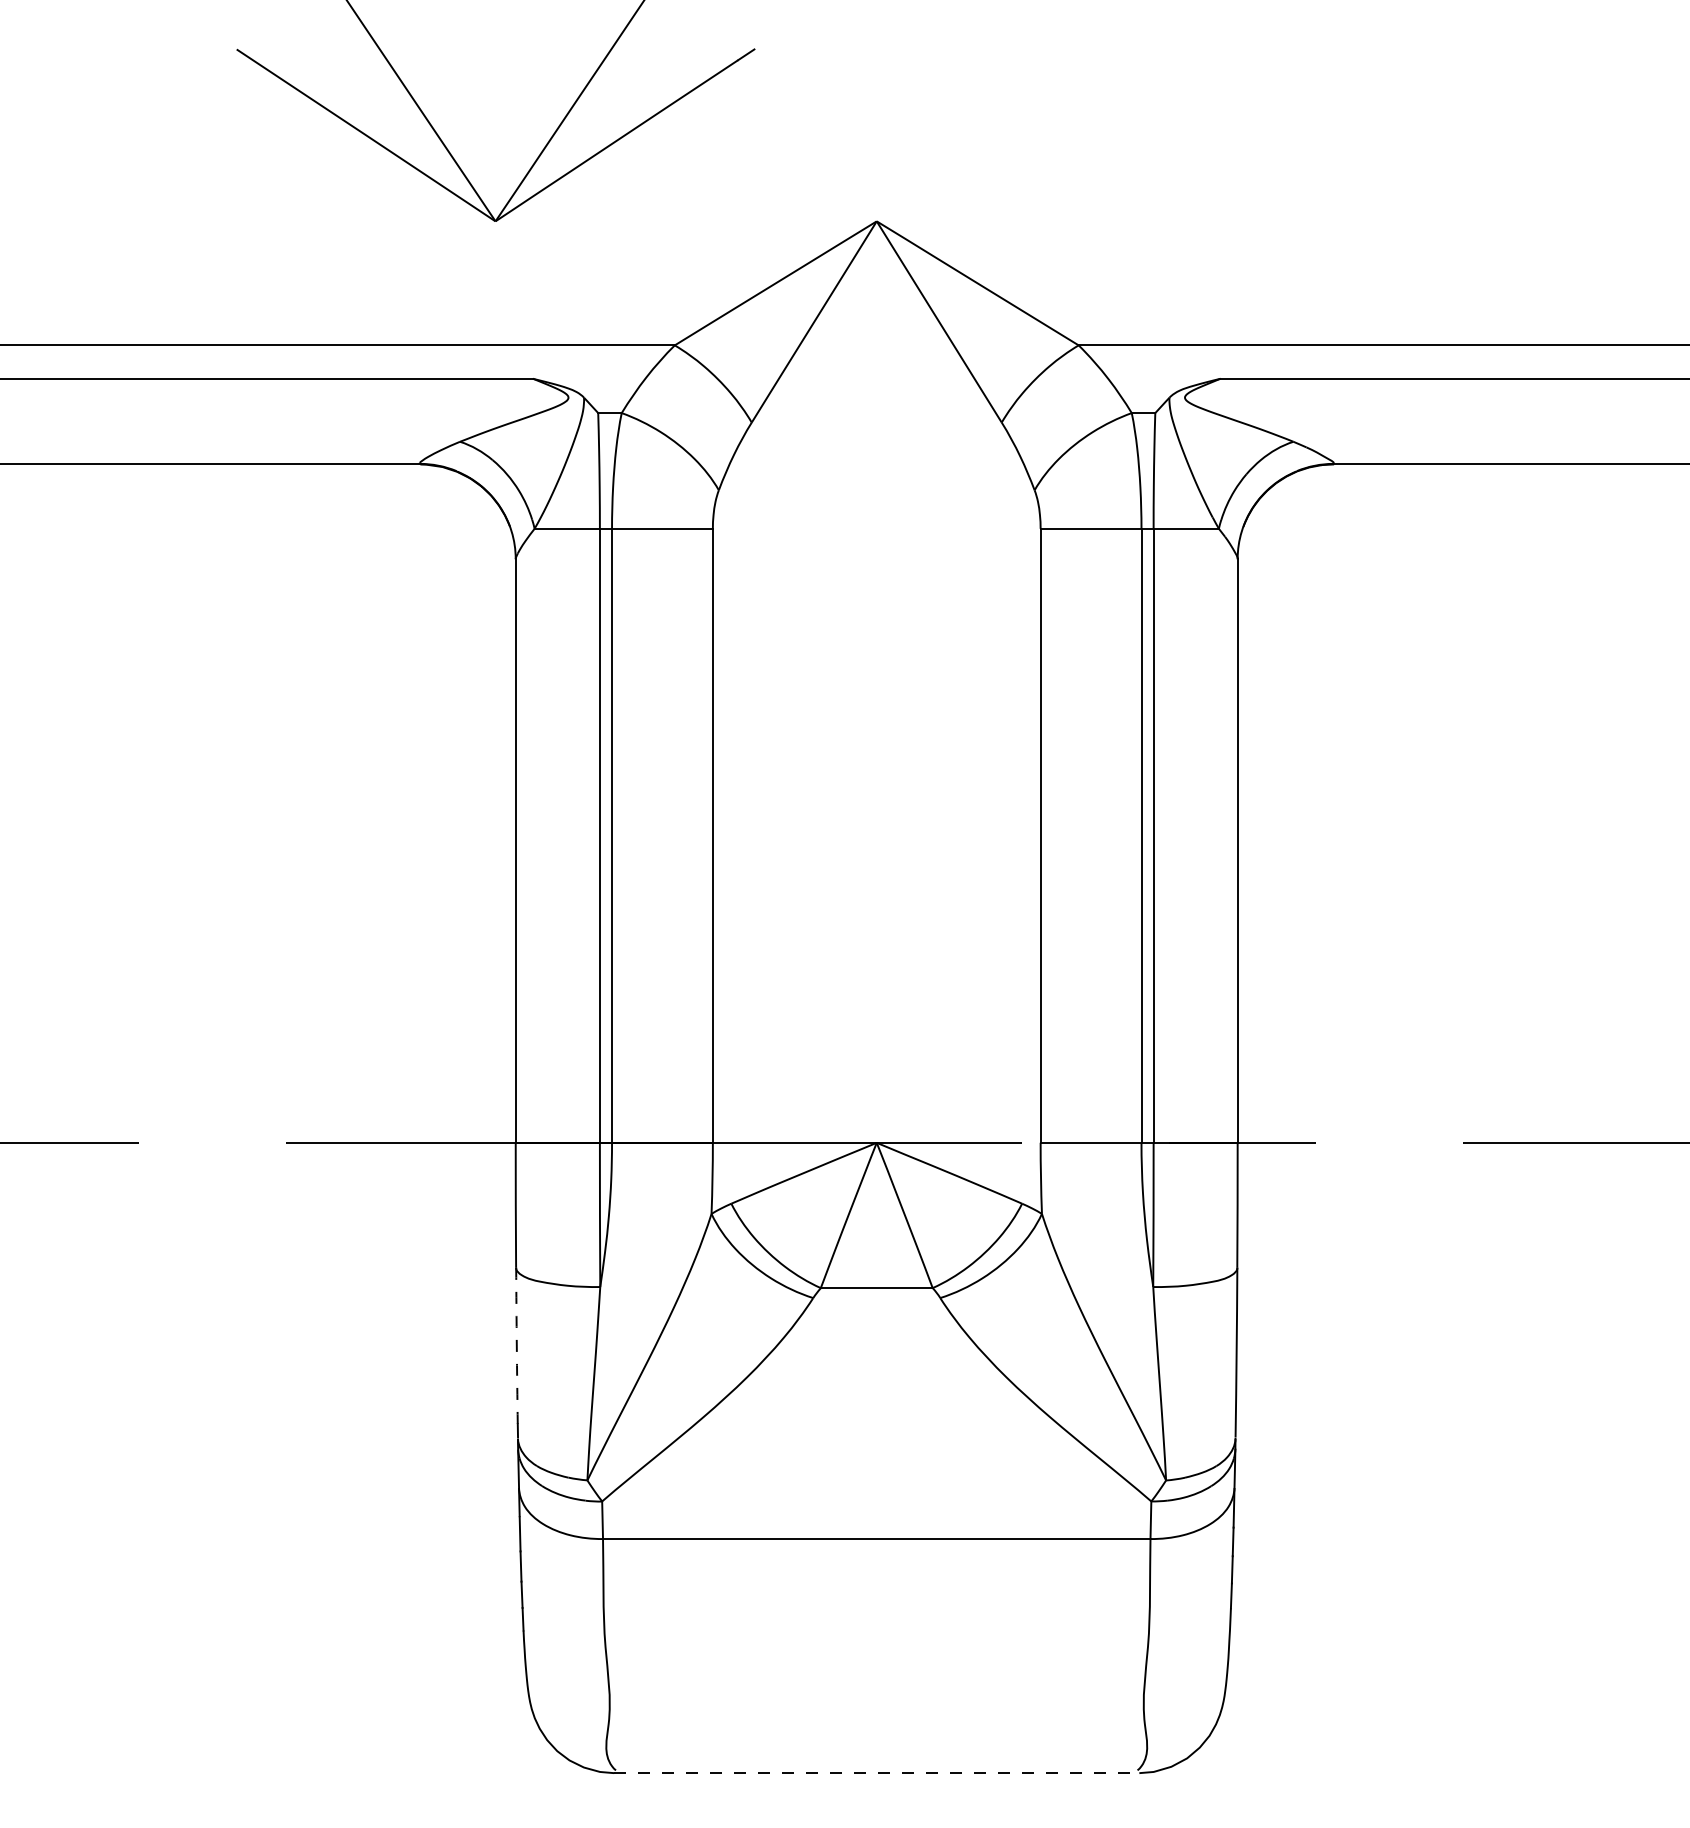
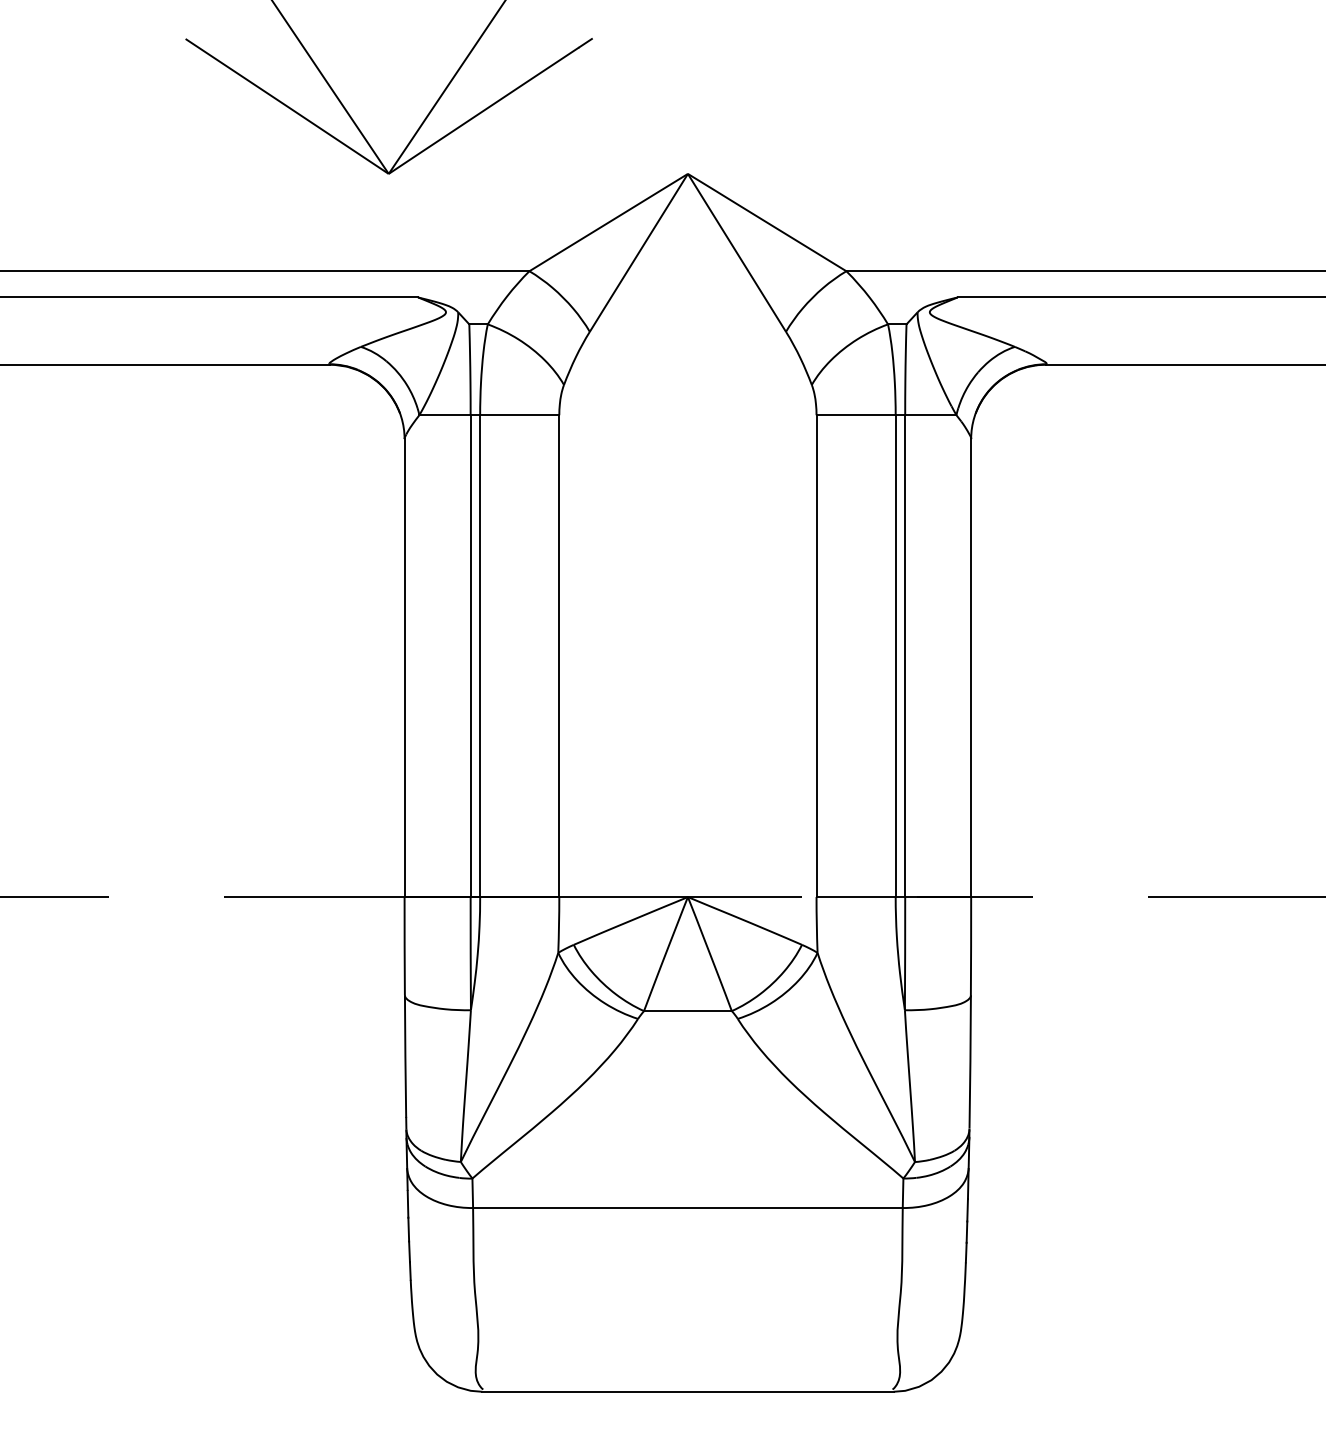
arc: (516, 1346) -> (405, 1056), dashed -> solid
line: (876, 1773) -> (687, 1392), dashed -> solid

